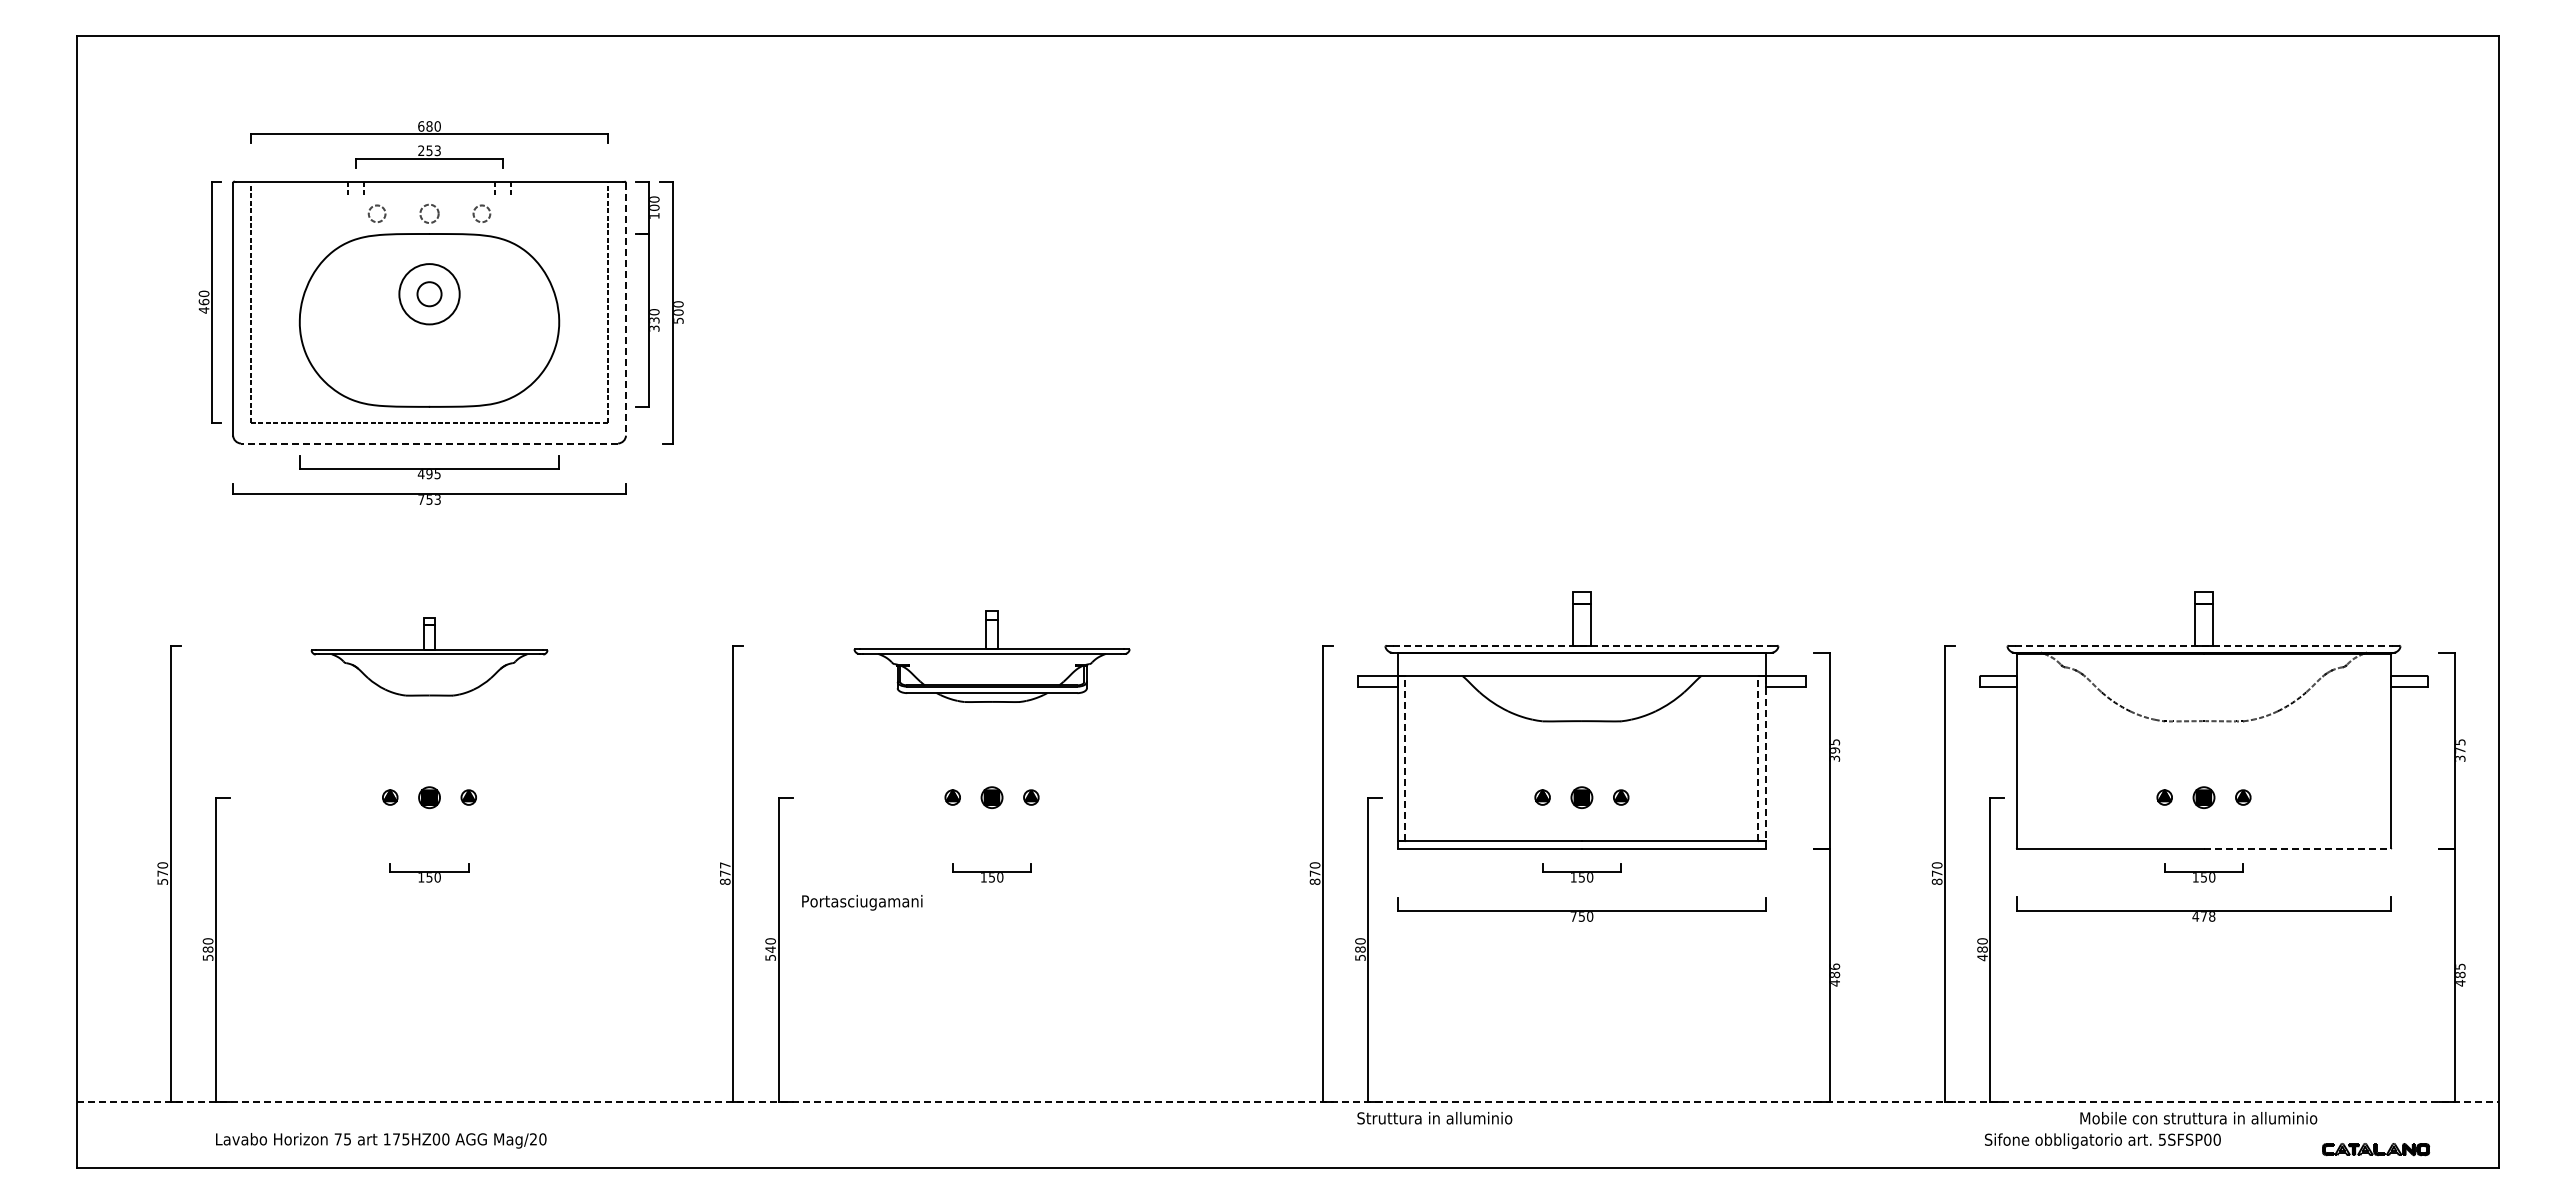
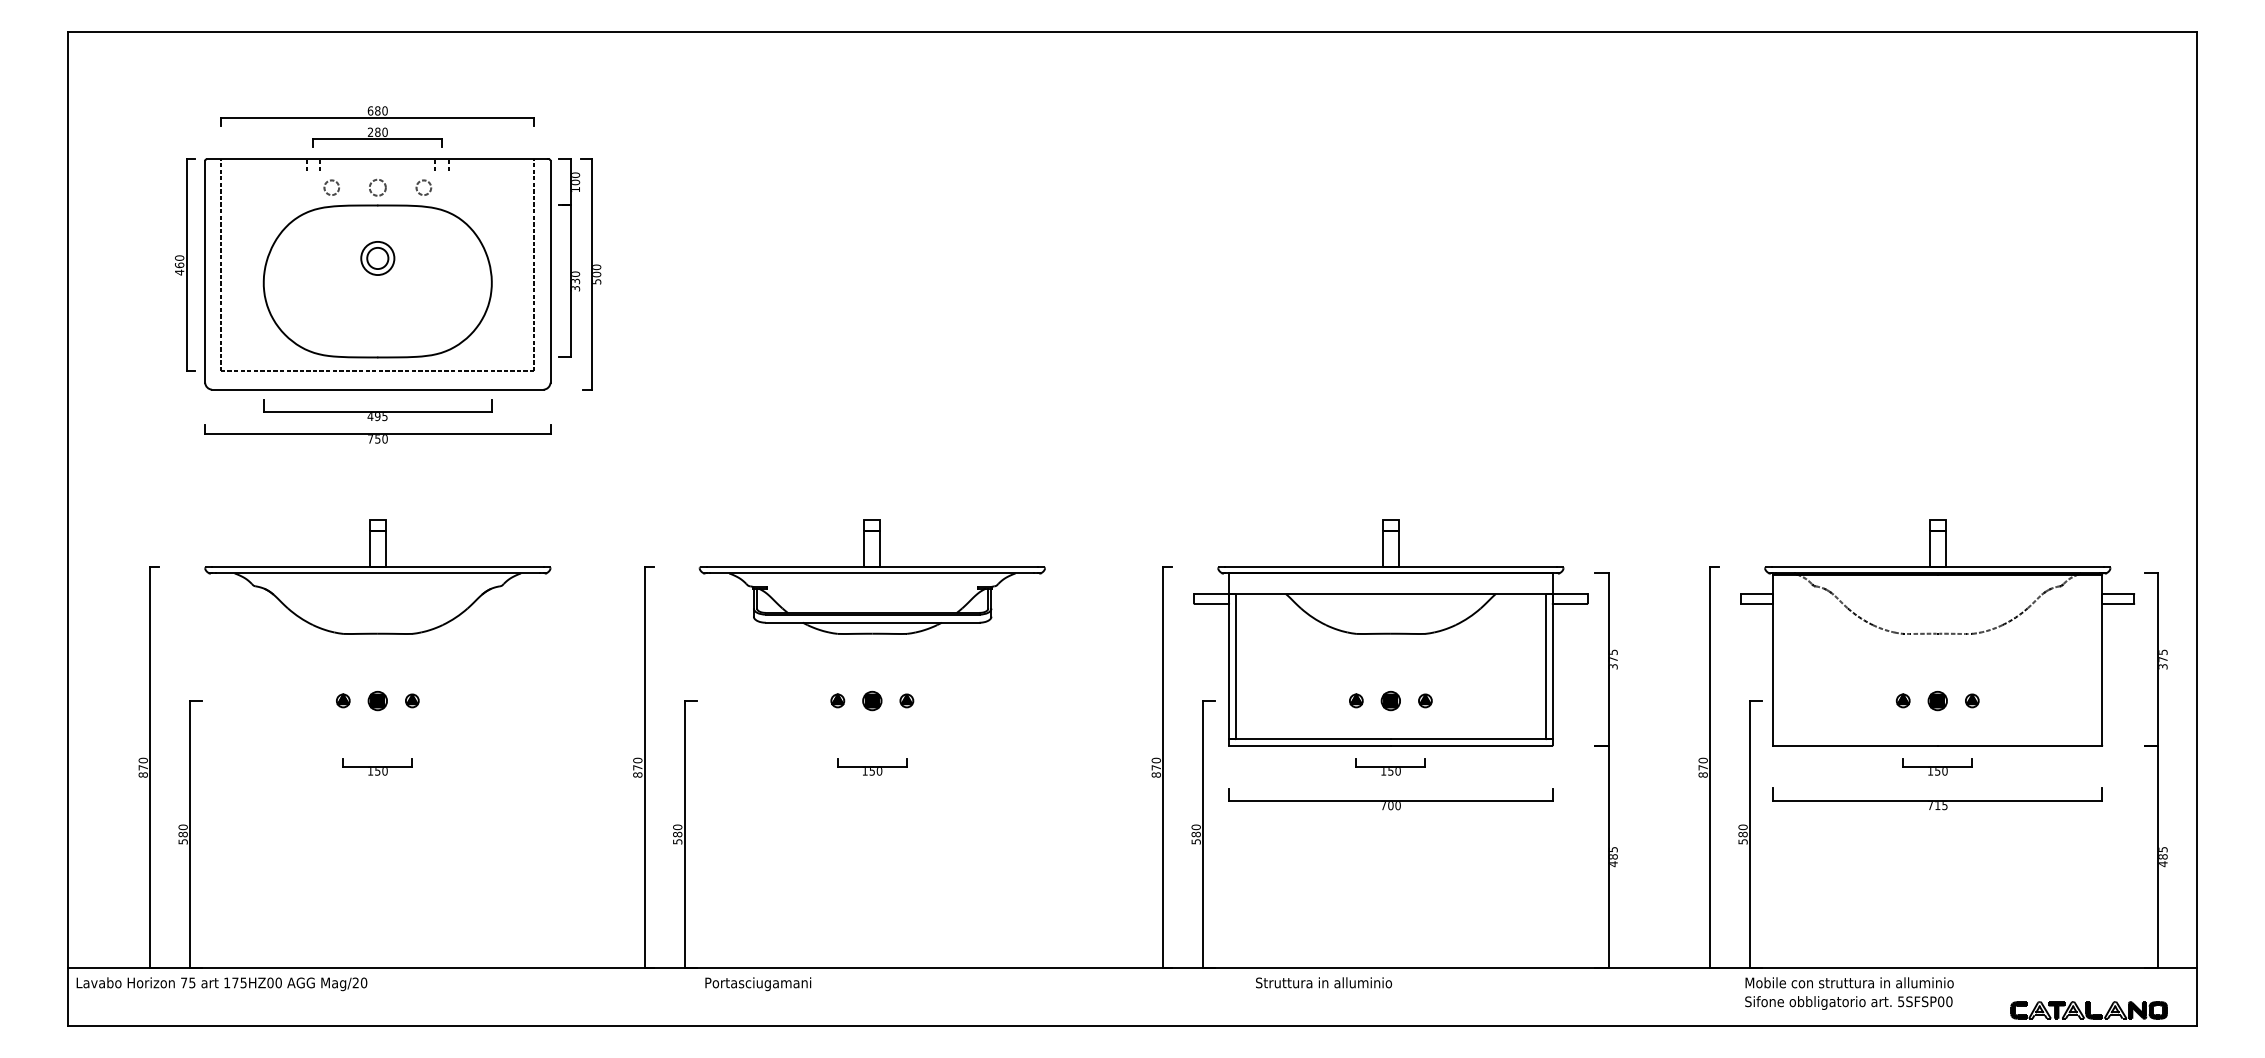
text: (433, 150) -> (381, 132), 253 -> 280
circle: (429, 294) -> (377, 258), size x0.62
line: (625, 309) -> (550, 271), dashed -> solid
line: (429, 443) -> (377, 389), dashed -> solid
text: (437, 499) -> (384, 438), 753 -> 750
line: (1581, 645) -> (1390, 567), dashed -> solid
line: (2204, 645) -> (1938, 567), dashed -> solid
part: (429, 656) -> (377, 576), size x1.67
part: (991, 656) -> (871, 576), size x1.43
text: (1835, 750) -> (1613, 659), 395 -> 375
line: (1405, 758) -> (1235, 666), dashed -> solid
line: (1758, 758) -> (1546, 666), dashed -> solid
line: (1765, 759) -> (1552, 667), dashed -> solid
line: (2297, 848) -> (2019, 745), dashed -> solid
text: (724, 865) -> (637, 760), 877 -> 870
text: (162, 881) -> (143, 774), 570 -> 870
text: (862, 902) -> (758, 983), moved
text: (1581, 916) -> (1390, 805), 750 -> 700
text: (2203, 916) -> (1937, 805), 478 -> 715
text: (770, 949) -> (677, 834), 540 -> 580
text: (1982, 957) -> (1743, 841), 480 -> 580
text: (1835, 966) -> (1613, 849), 486 -> 485
line: (1288, 1101) -> (1132, 968), dashed -> solid
text: (1434, 1118) -> (1323, 983), moved
text: (2198, 1118) -> (1849, 983), moved
text: (381, 1140) -> (222, 983), moved
part: (2375, 1149) -> (2088, 1010), size x1.67

